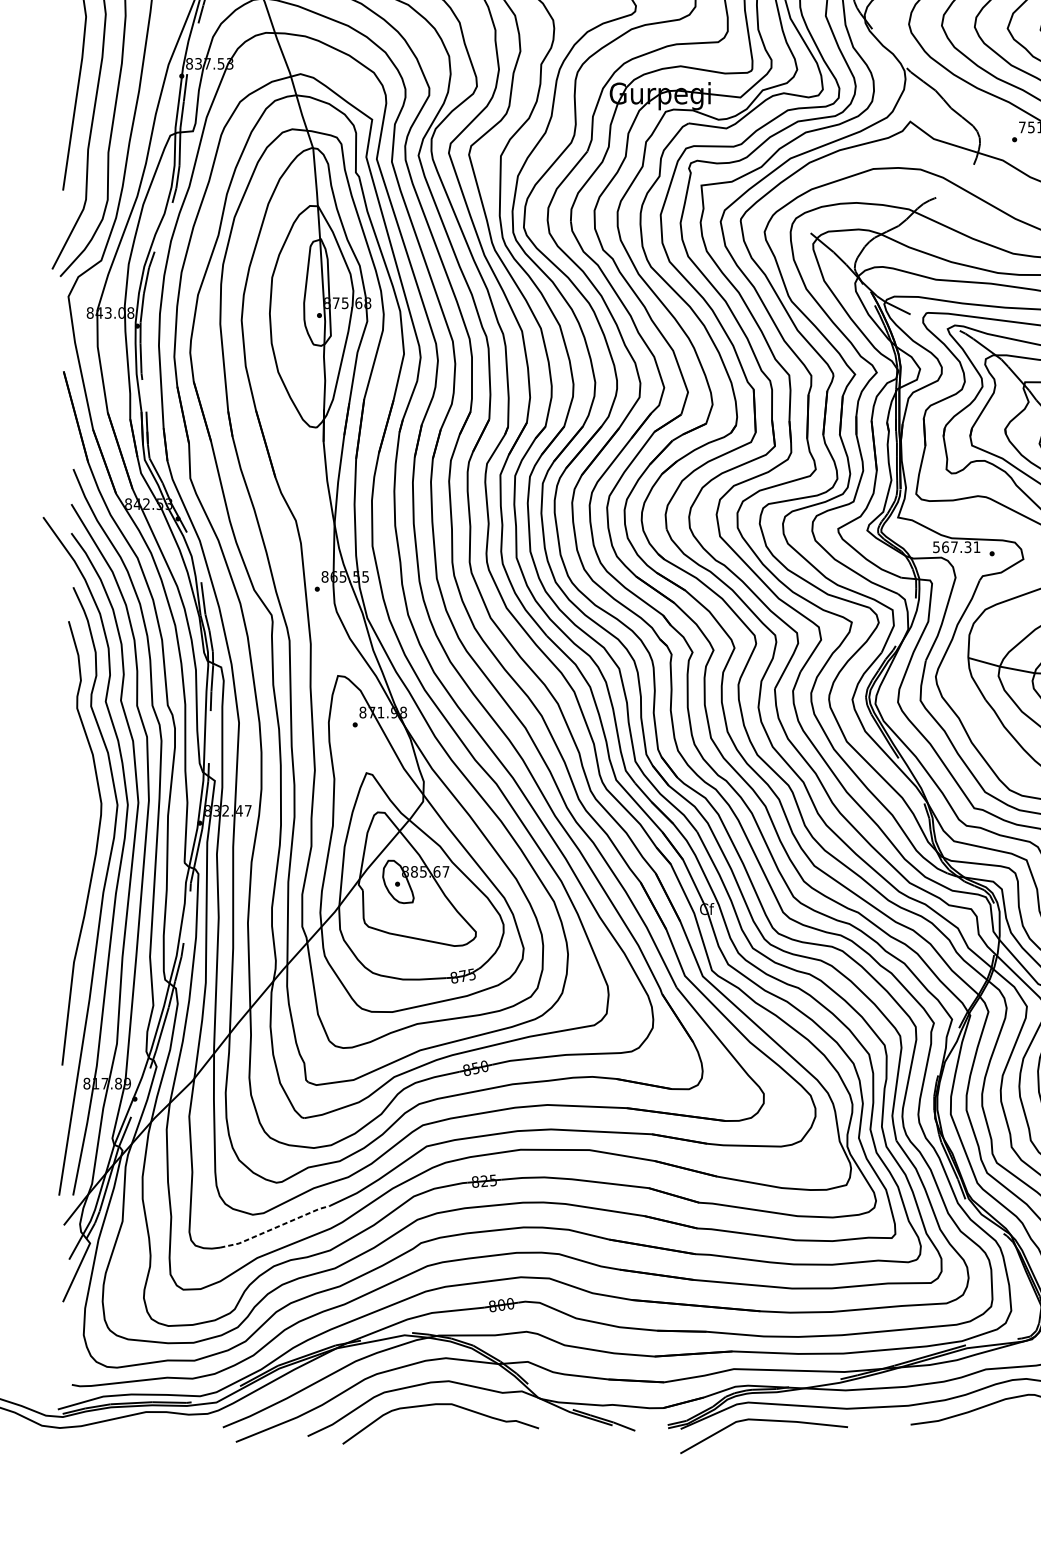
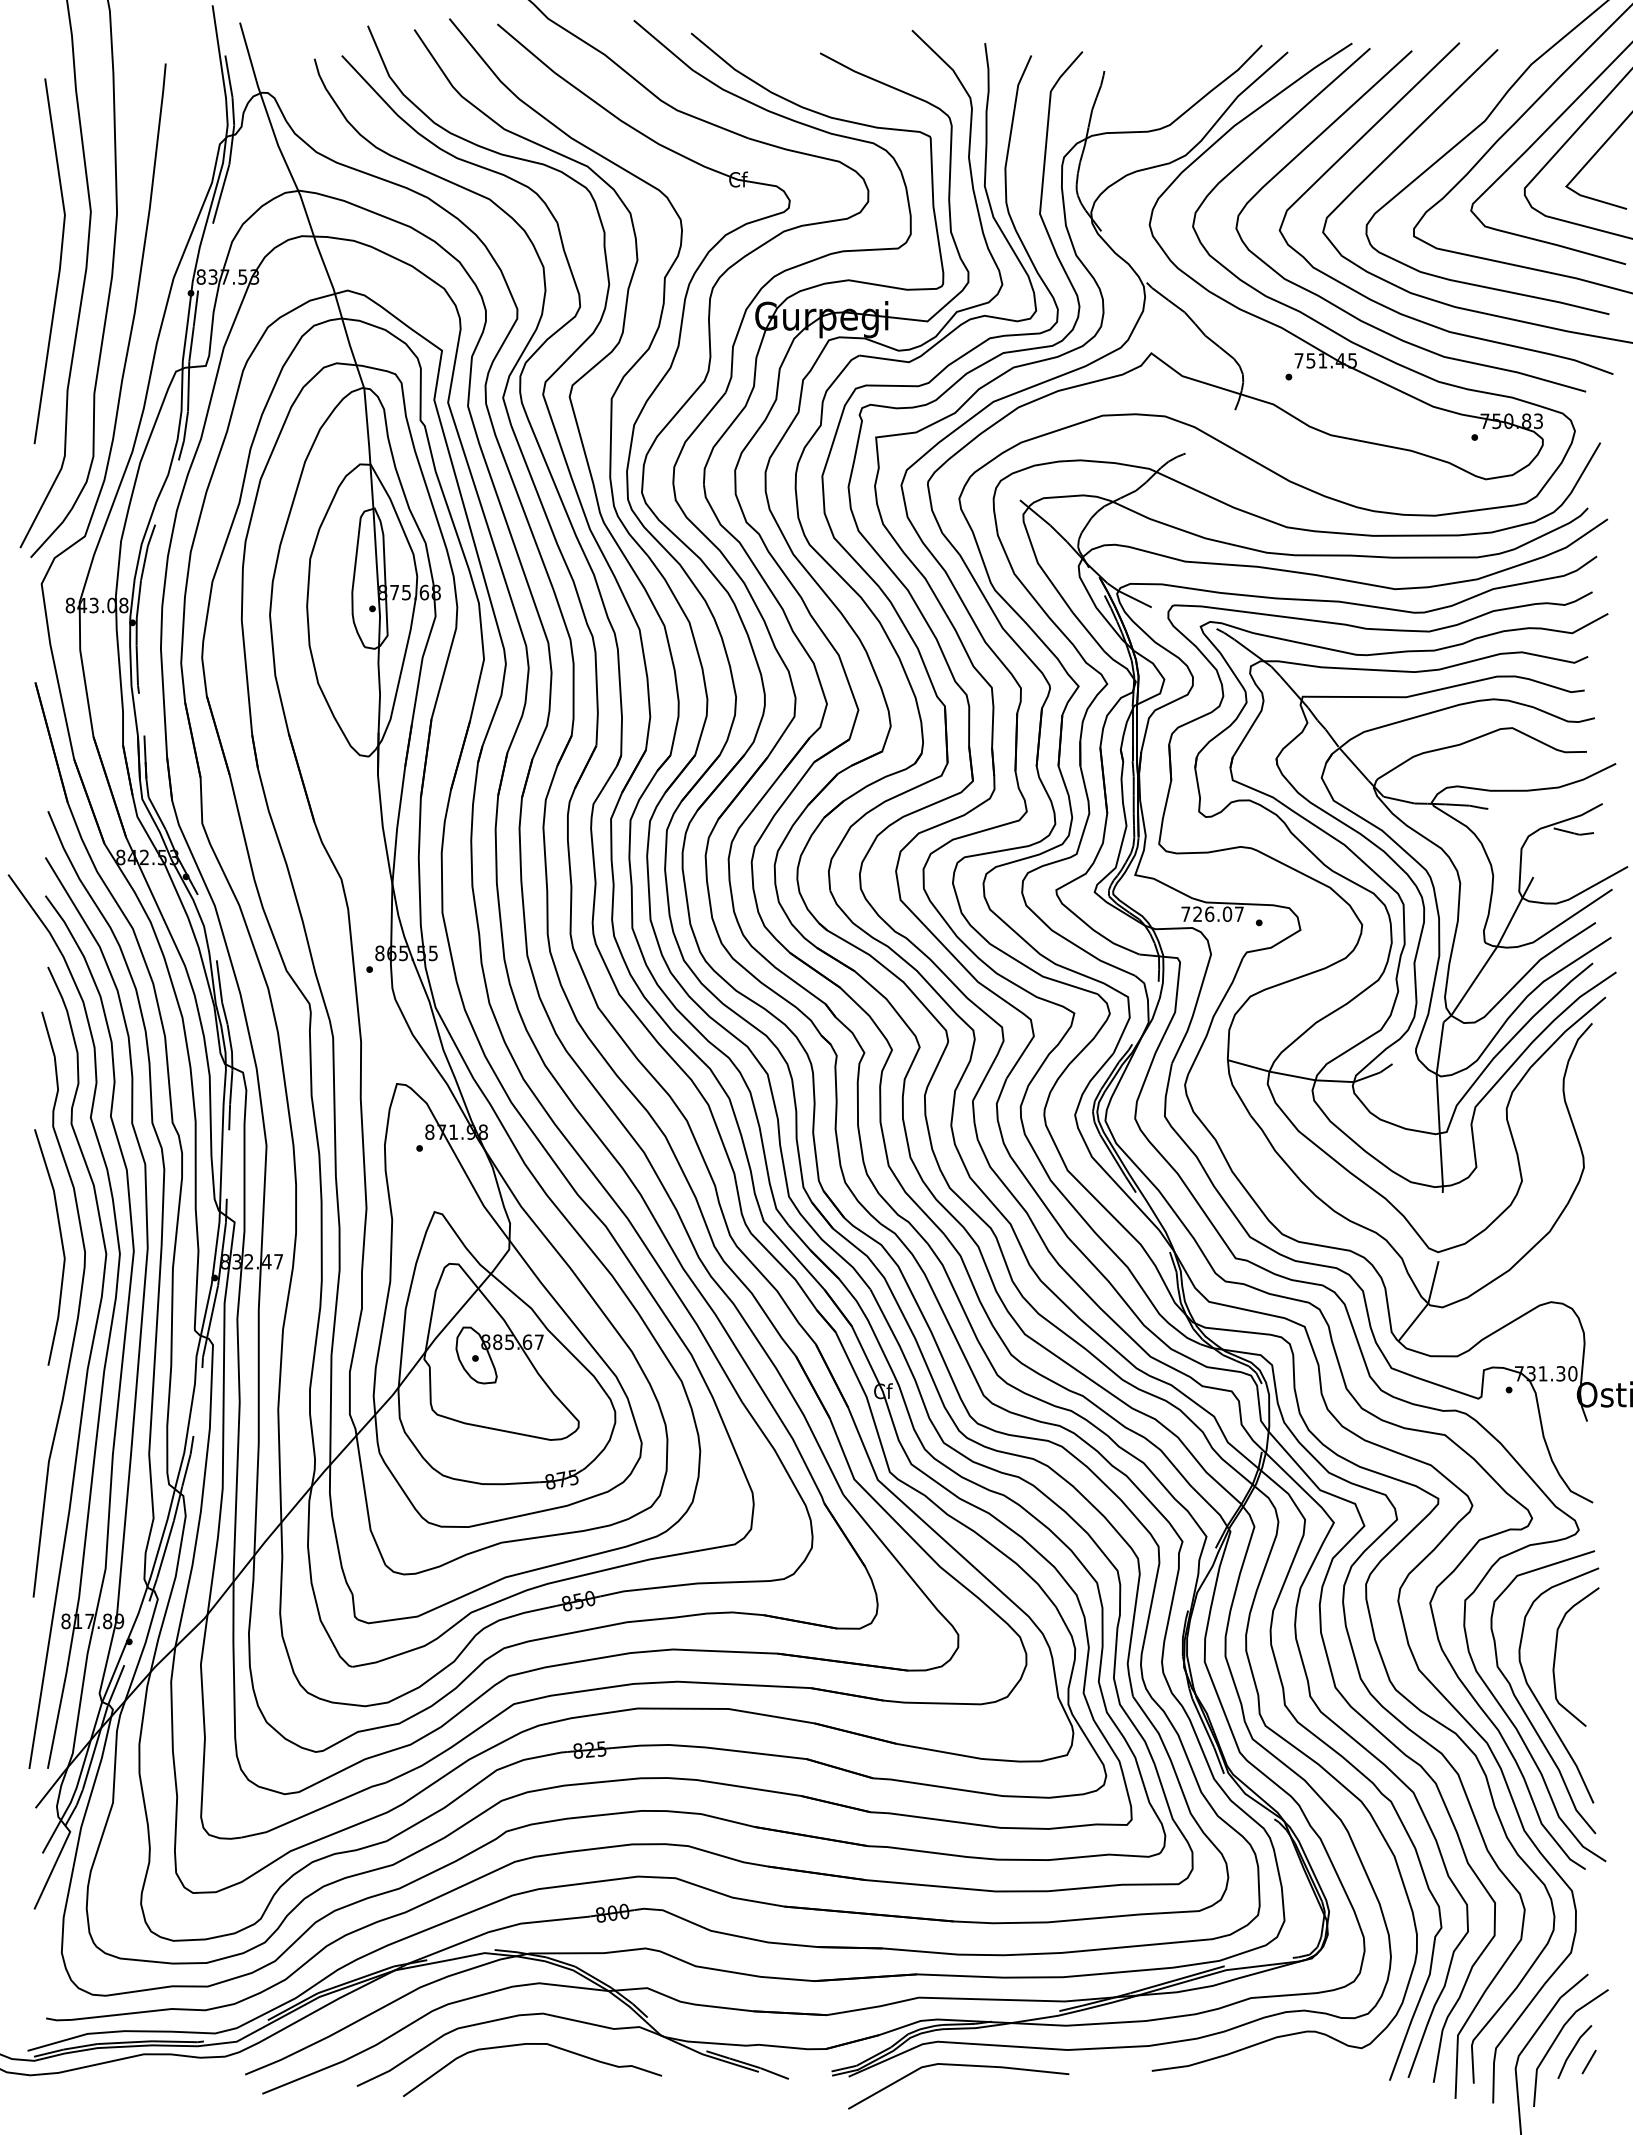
text: (956, 547) -> (1212, 914), 567.31 -> 726.07
line: (83, 798) -> (61, 1245), added
line: (275, 1227) -> (314, 1811), dashed -> solid

